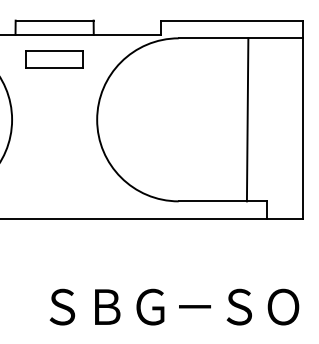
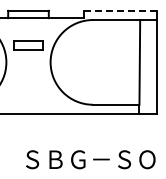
line: (231, 20) -> (120, 10), solid -> dashed
part: (54, 60) -> (28, 45), moved
line: (247, 120) -> (139, 62), moved

